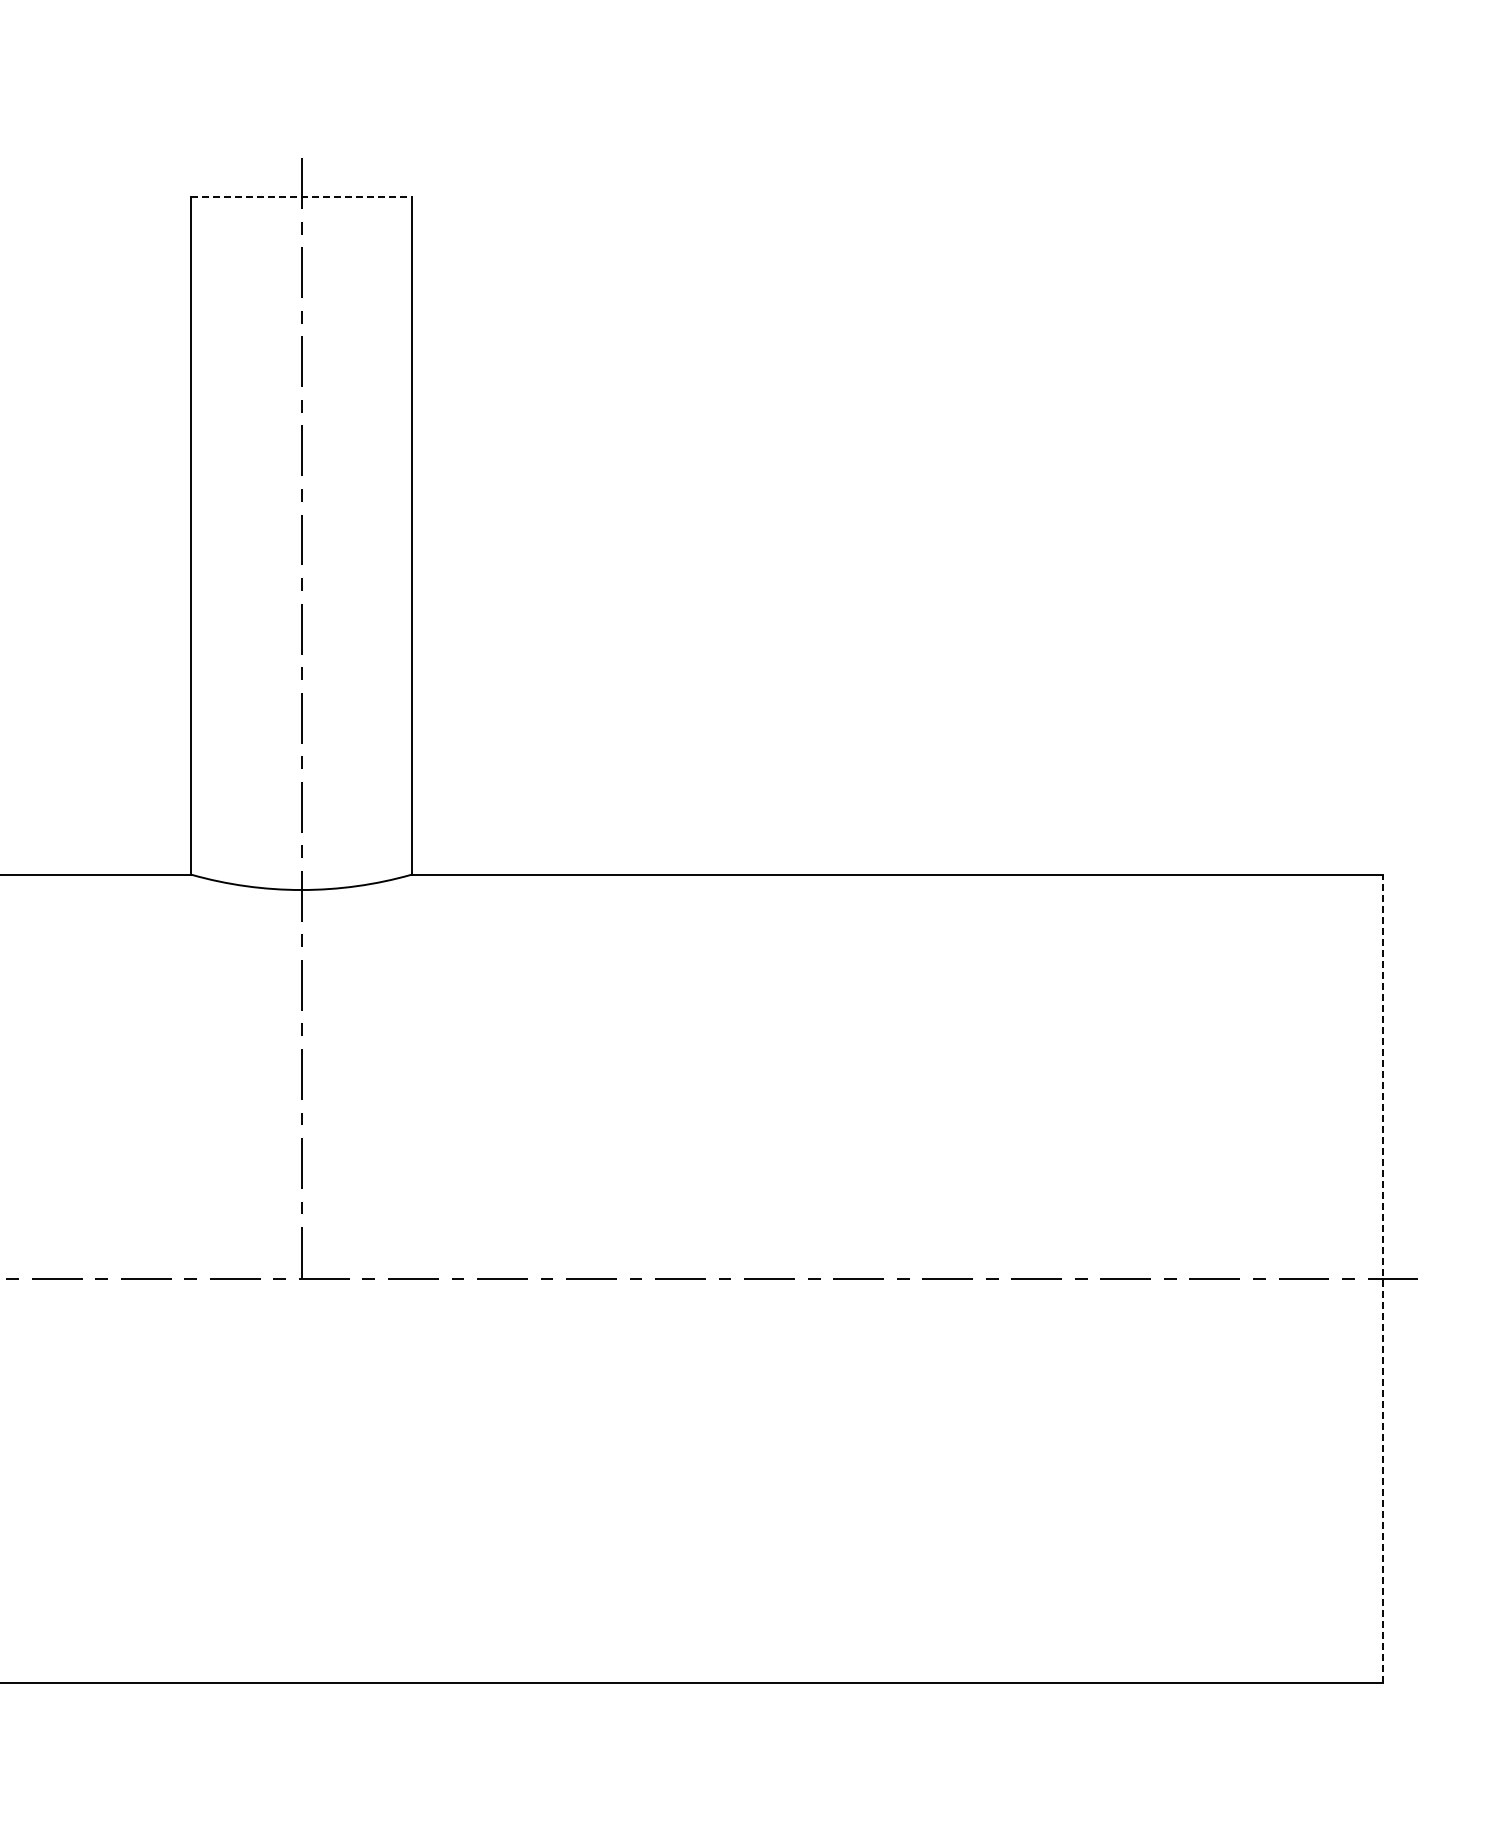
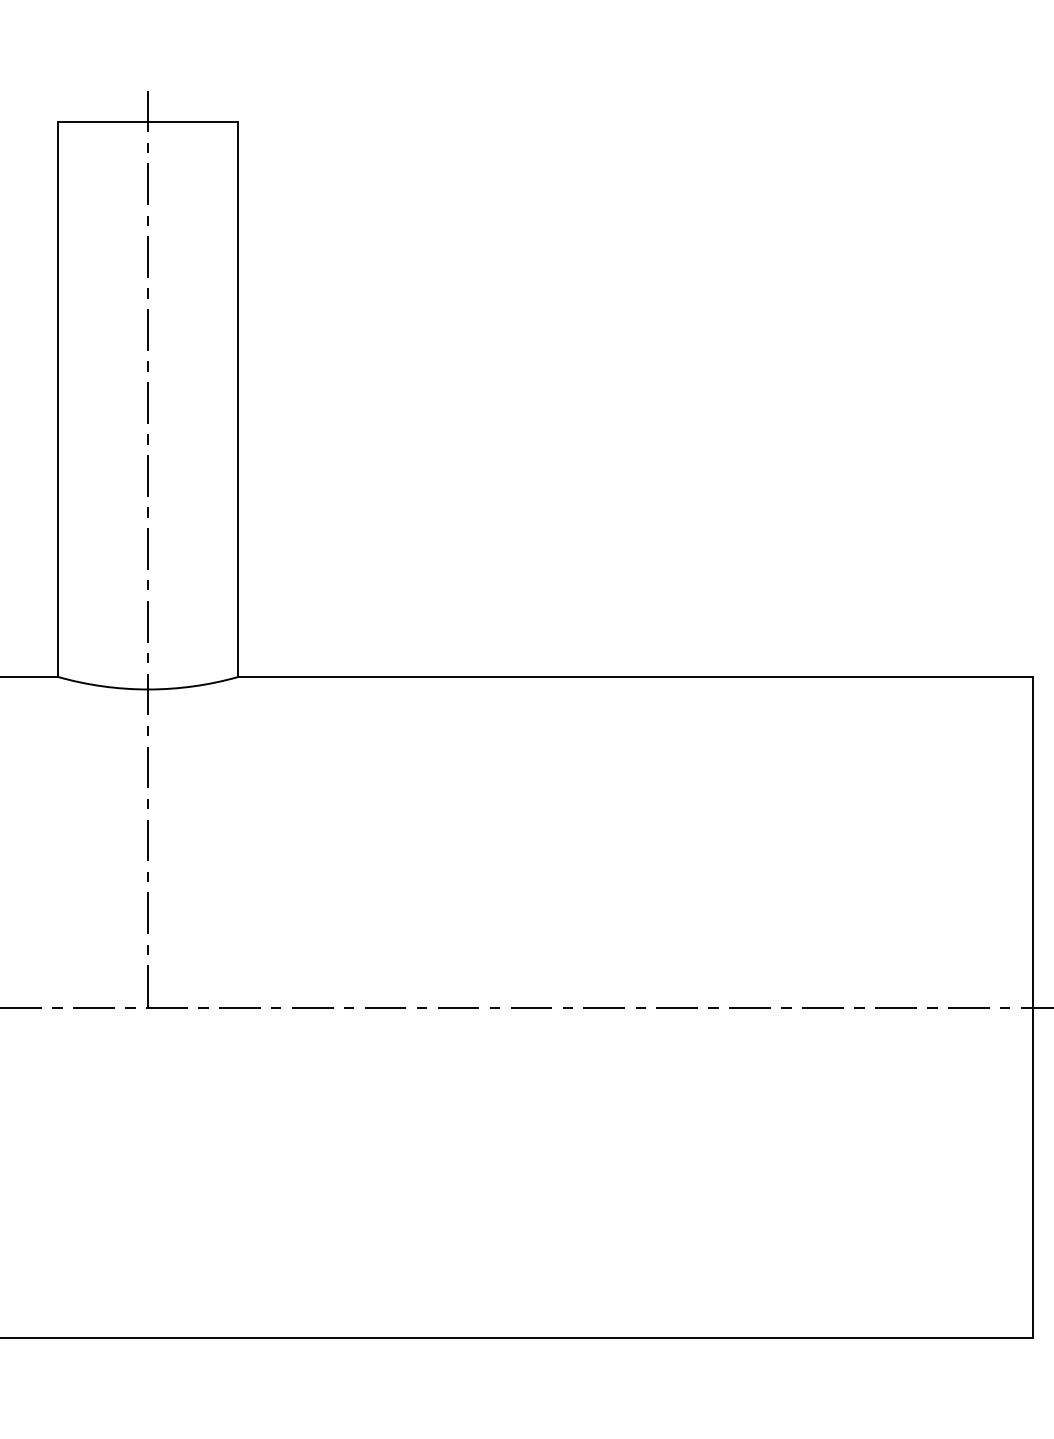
line: (302, 197) -> (149, 122), dashed -> solid
line: (1382, 1278) -> (1033, 1007), dashed -> solid

